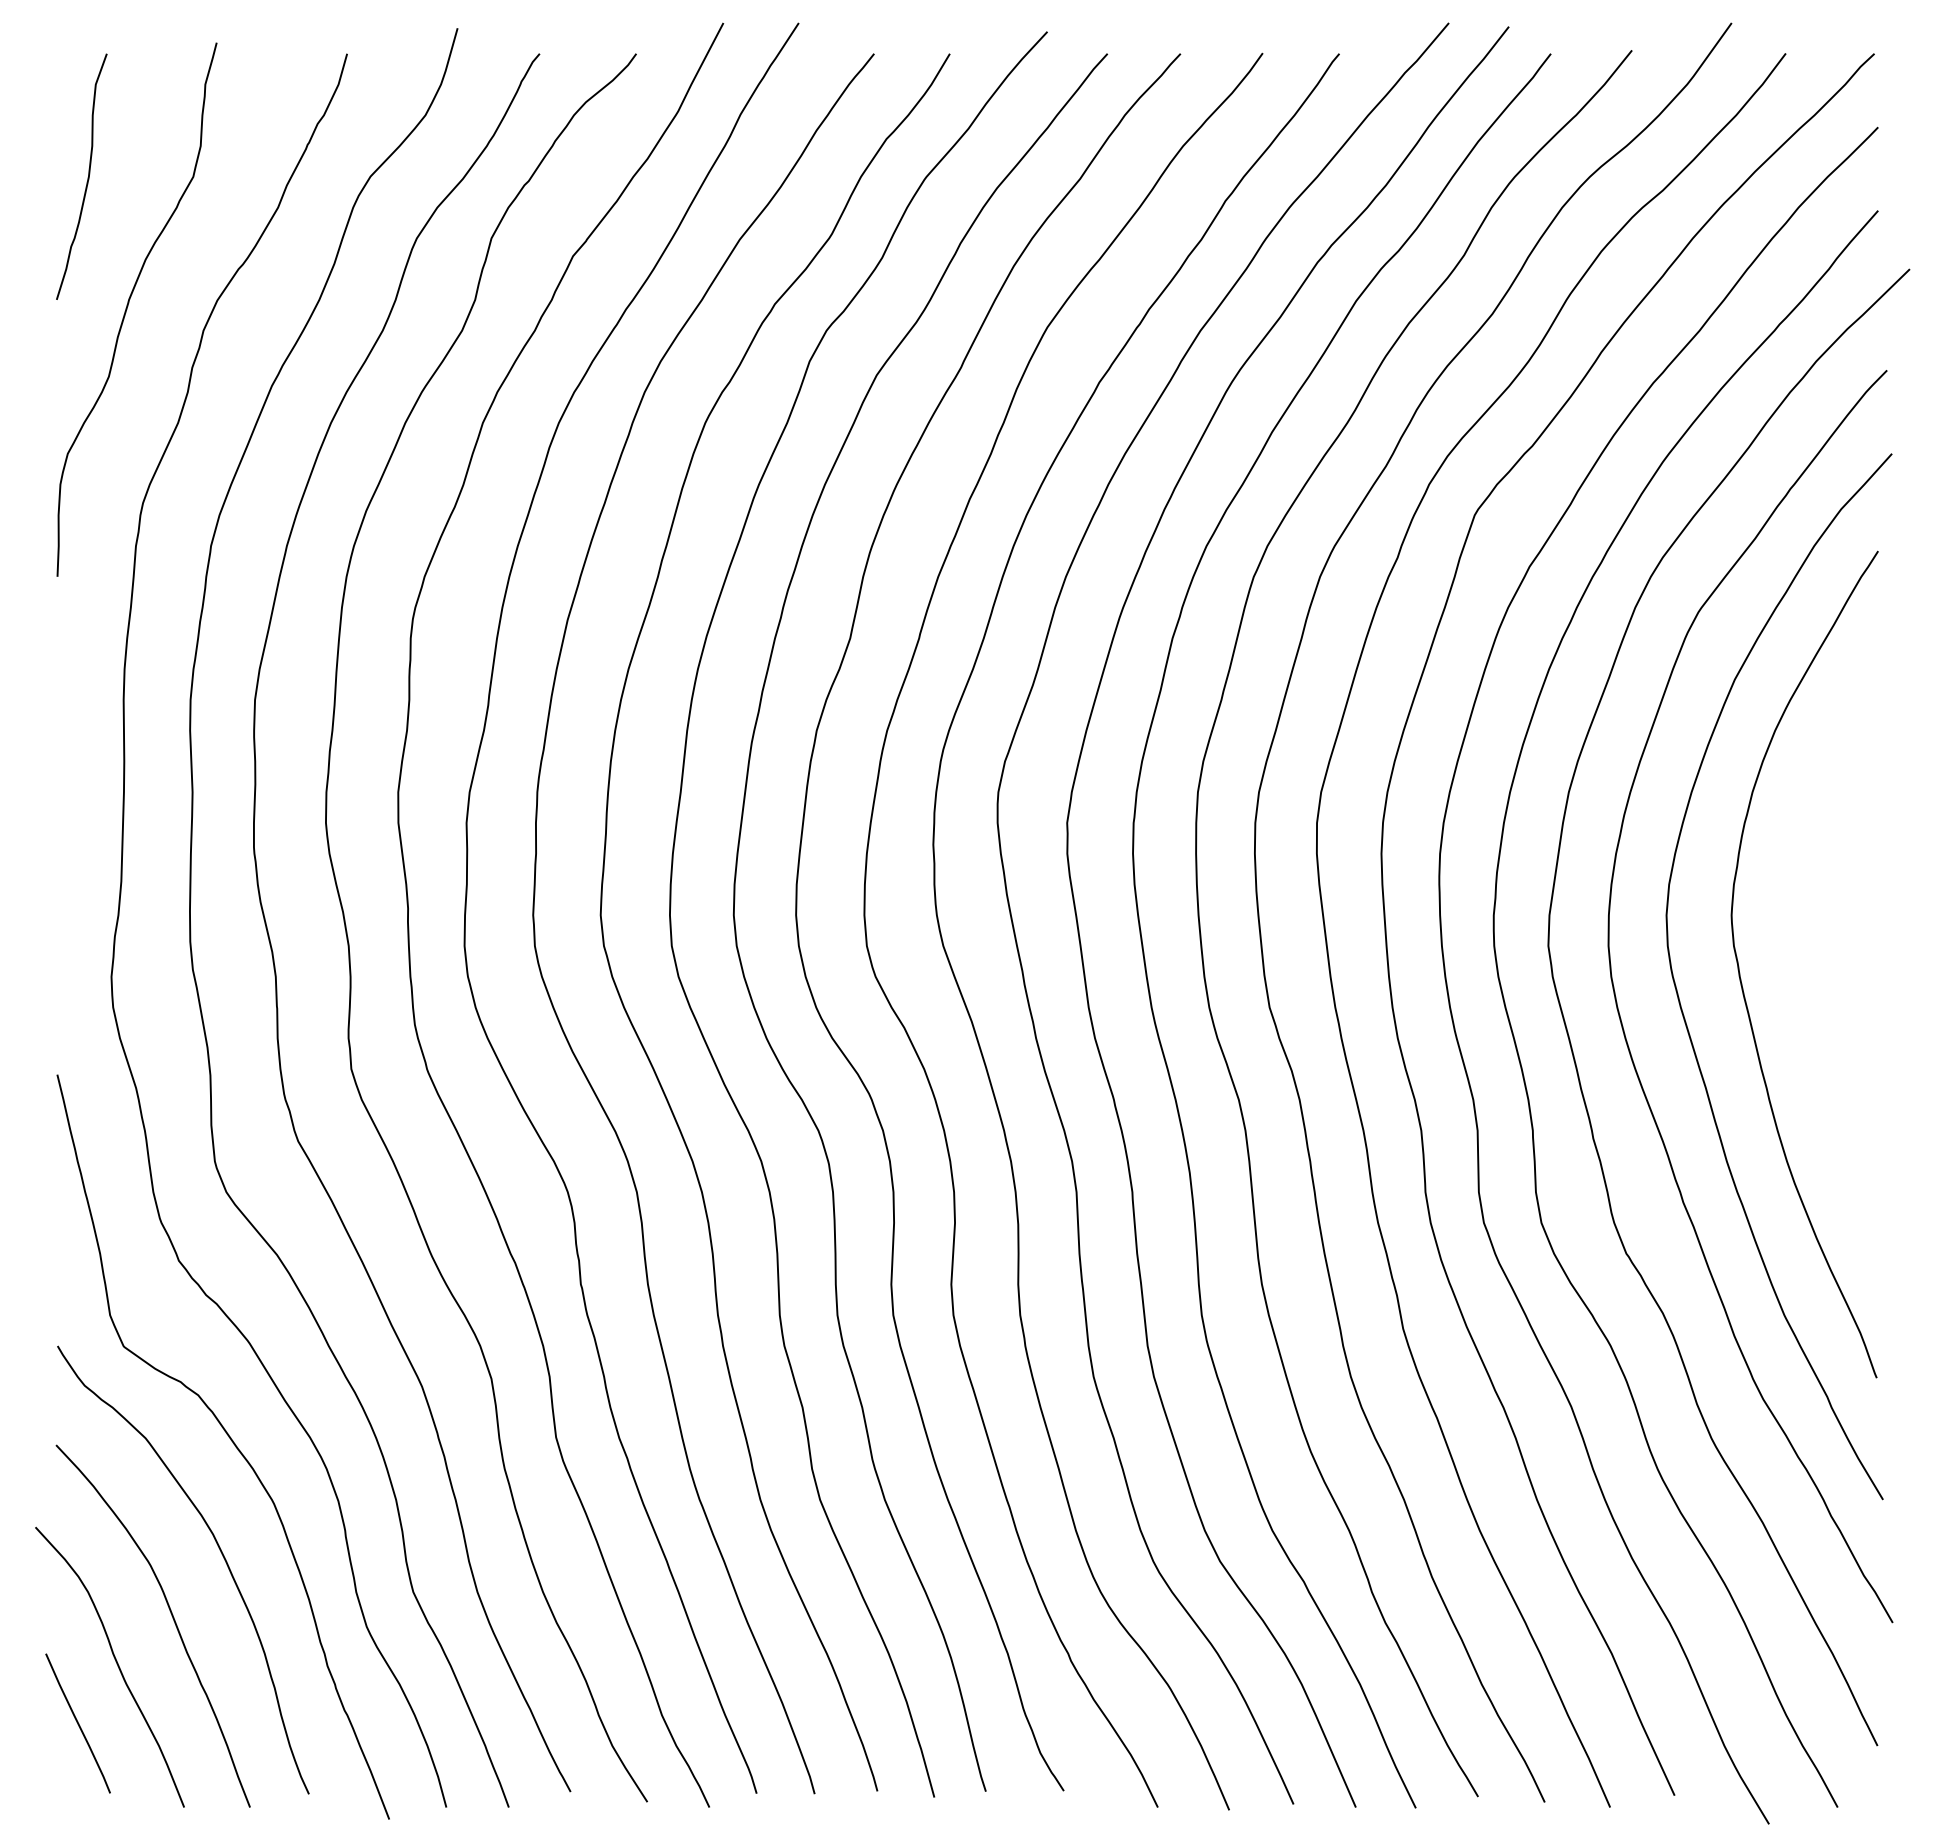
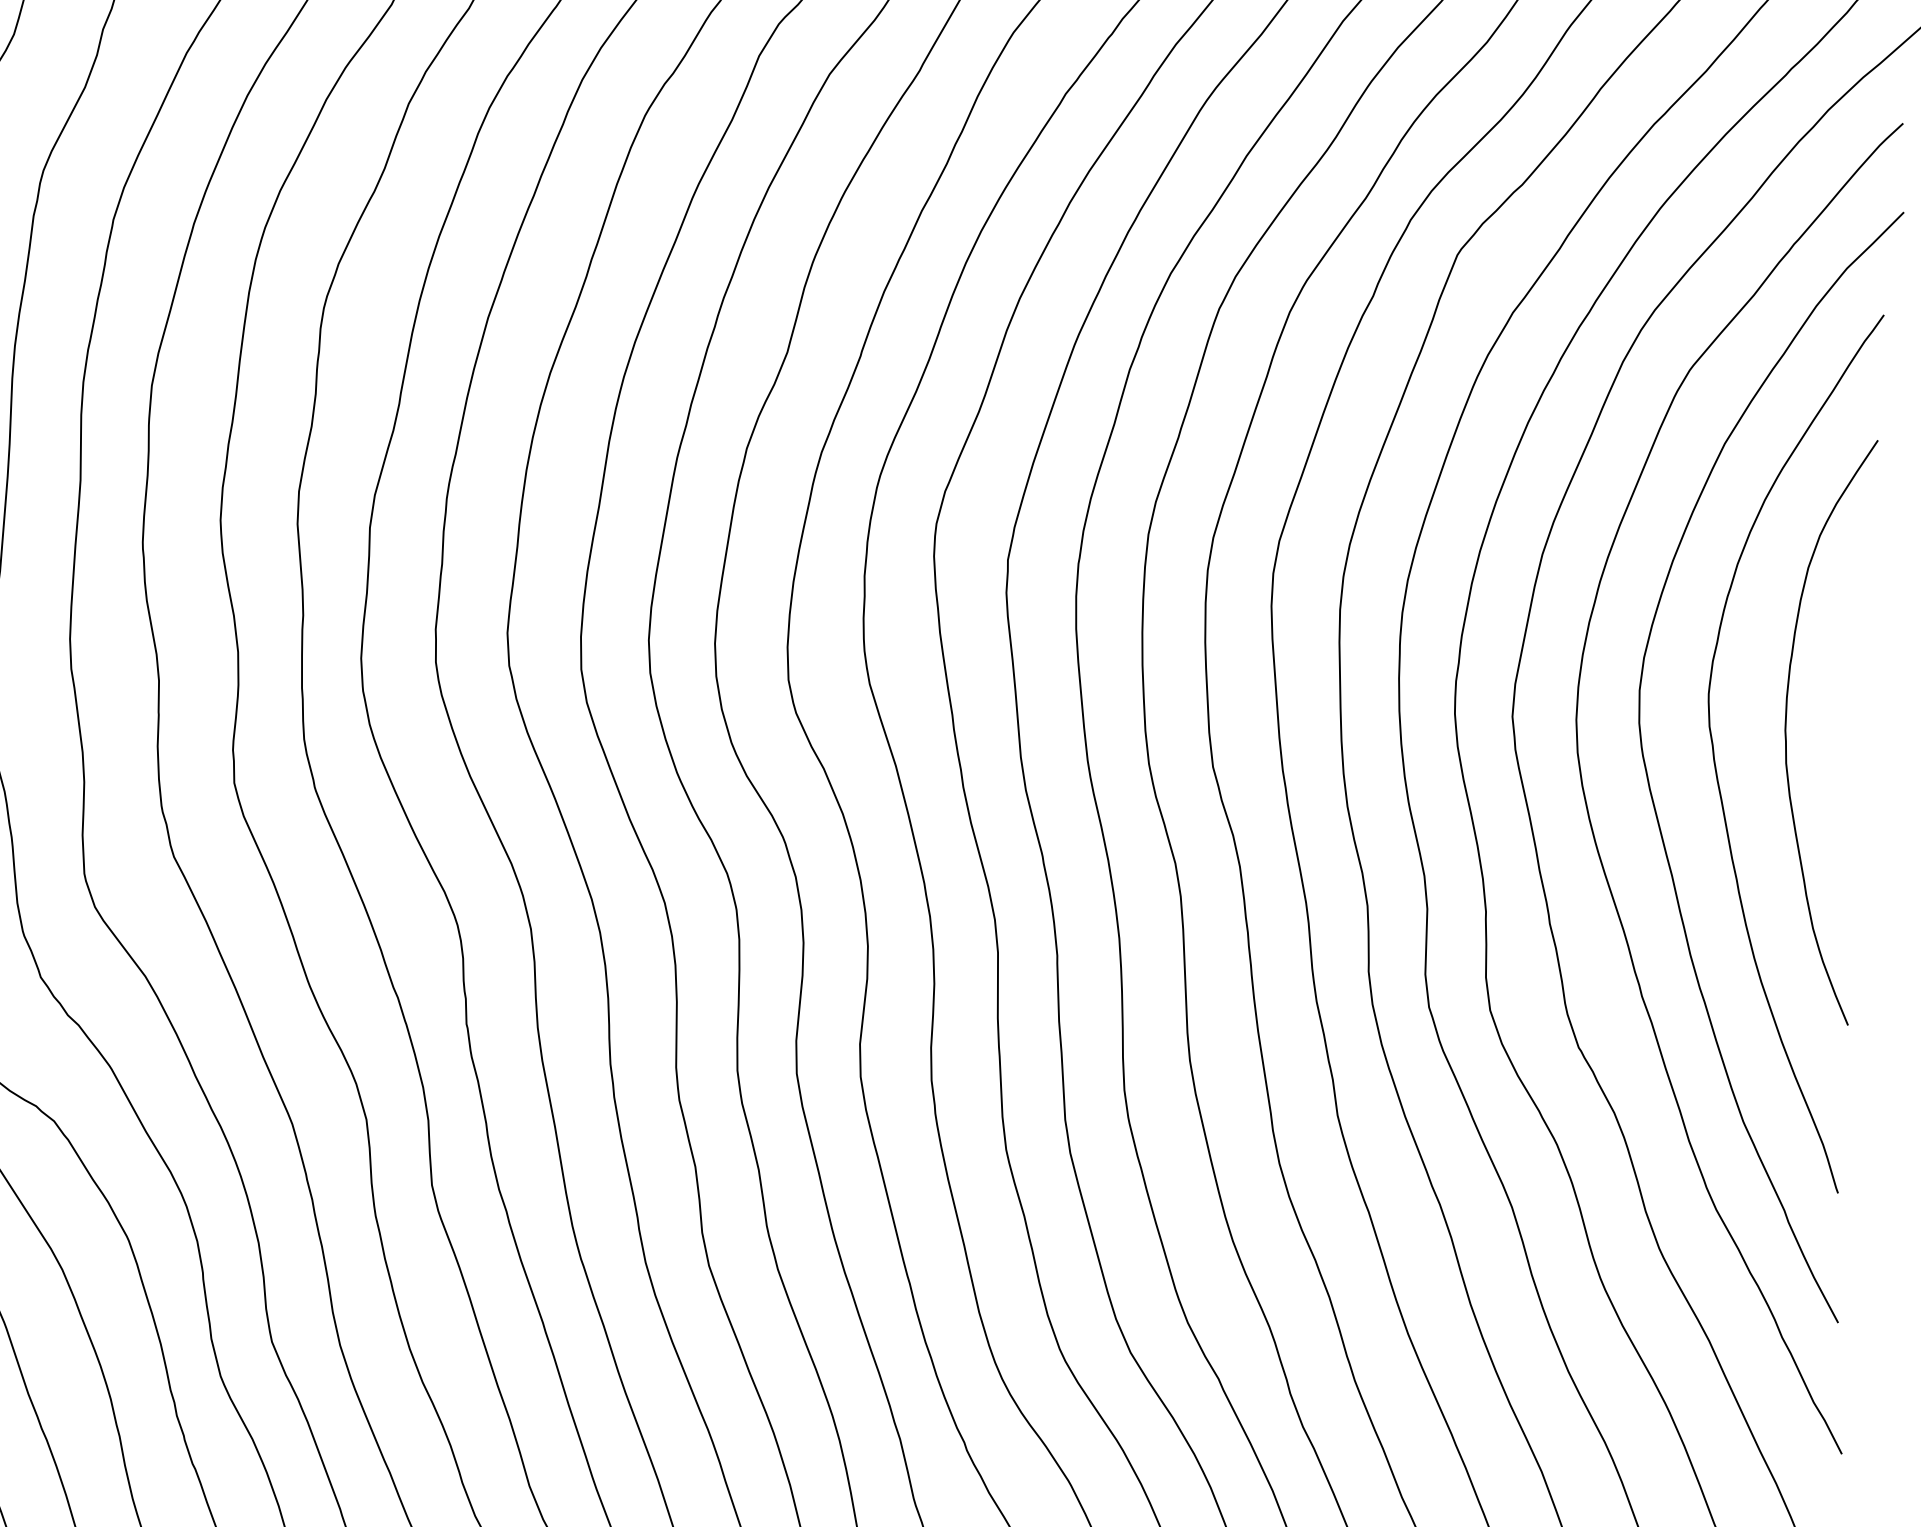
curve: (1806, 944) -> (1786, 728), added

